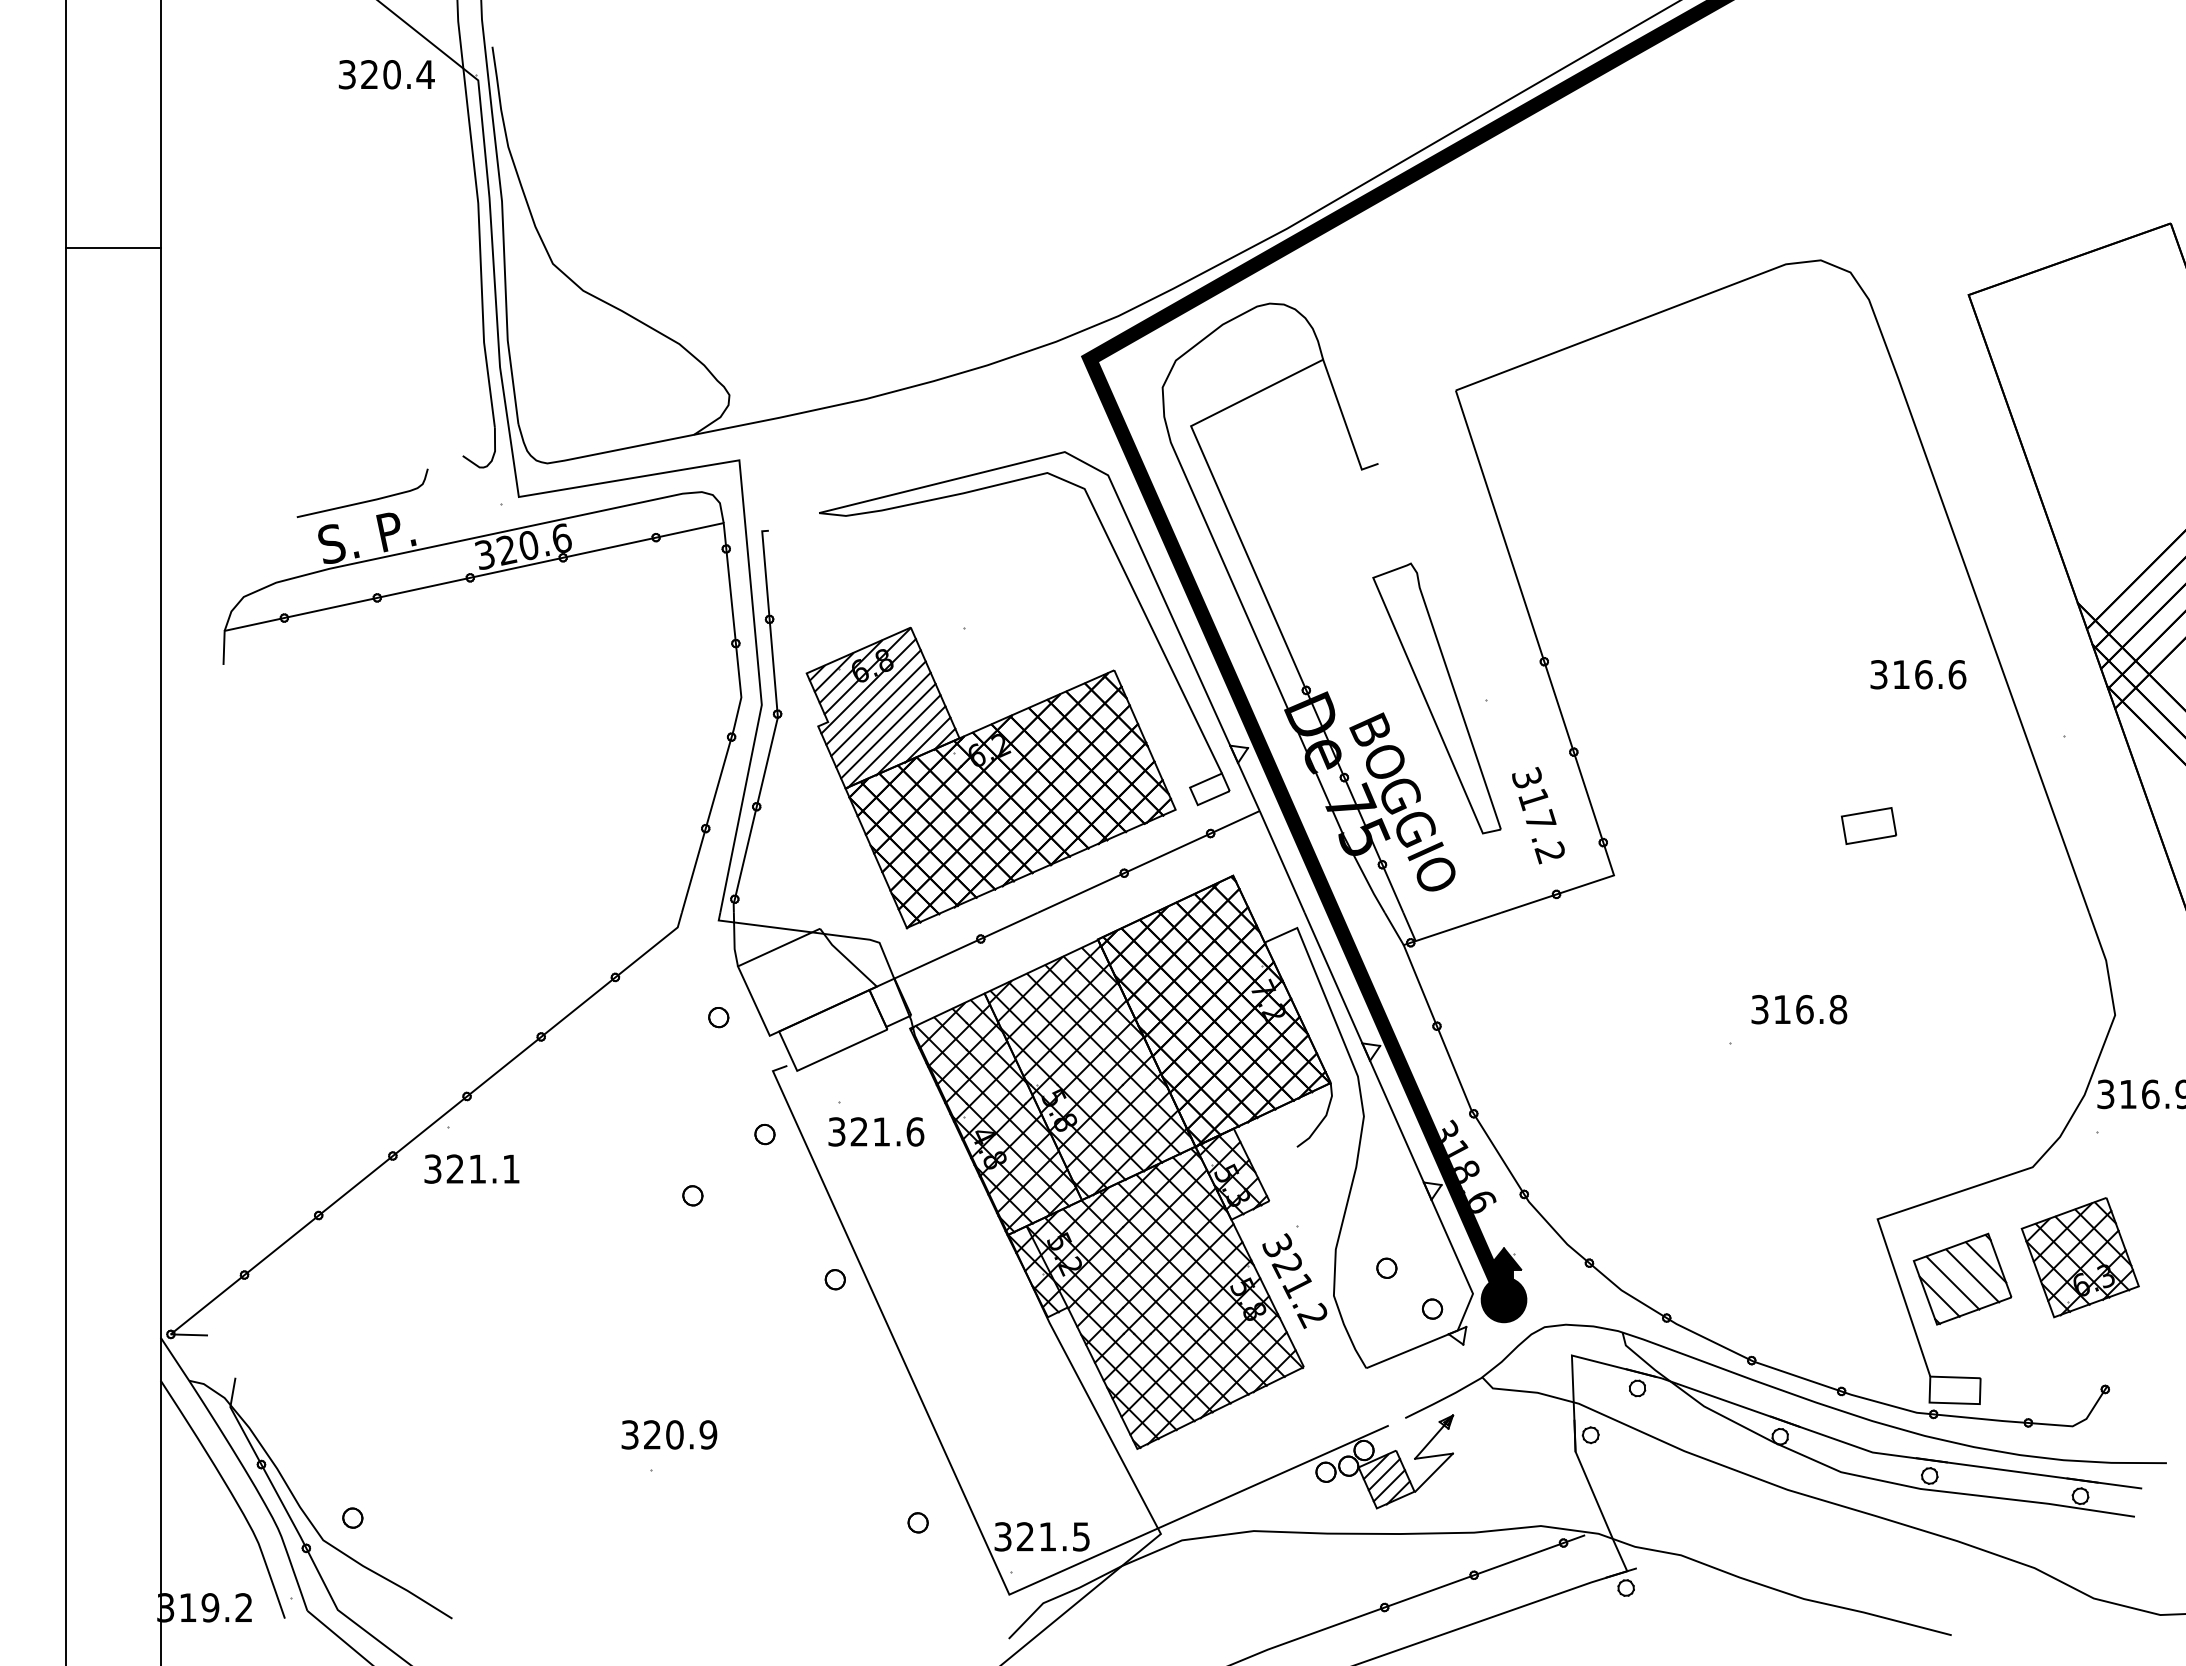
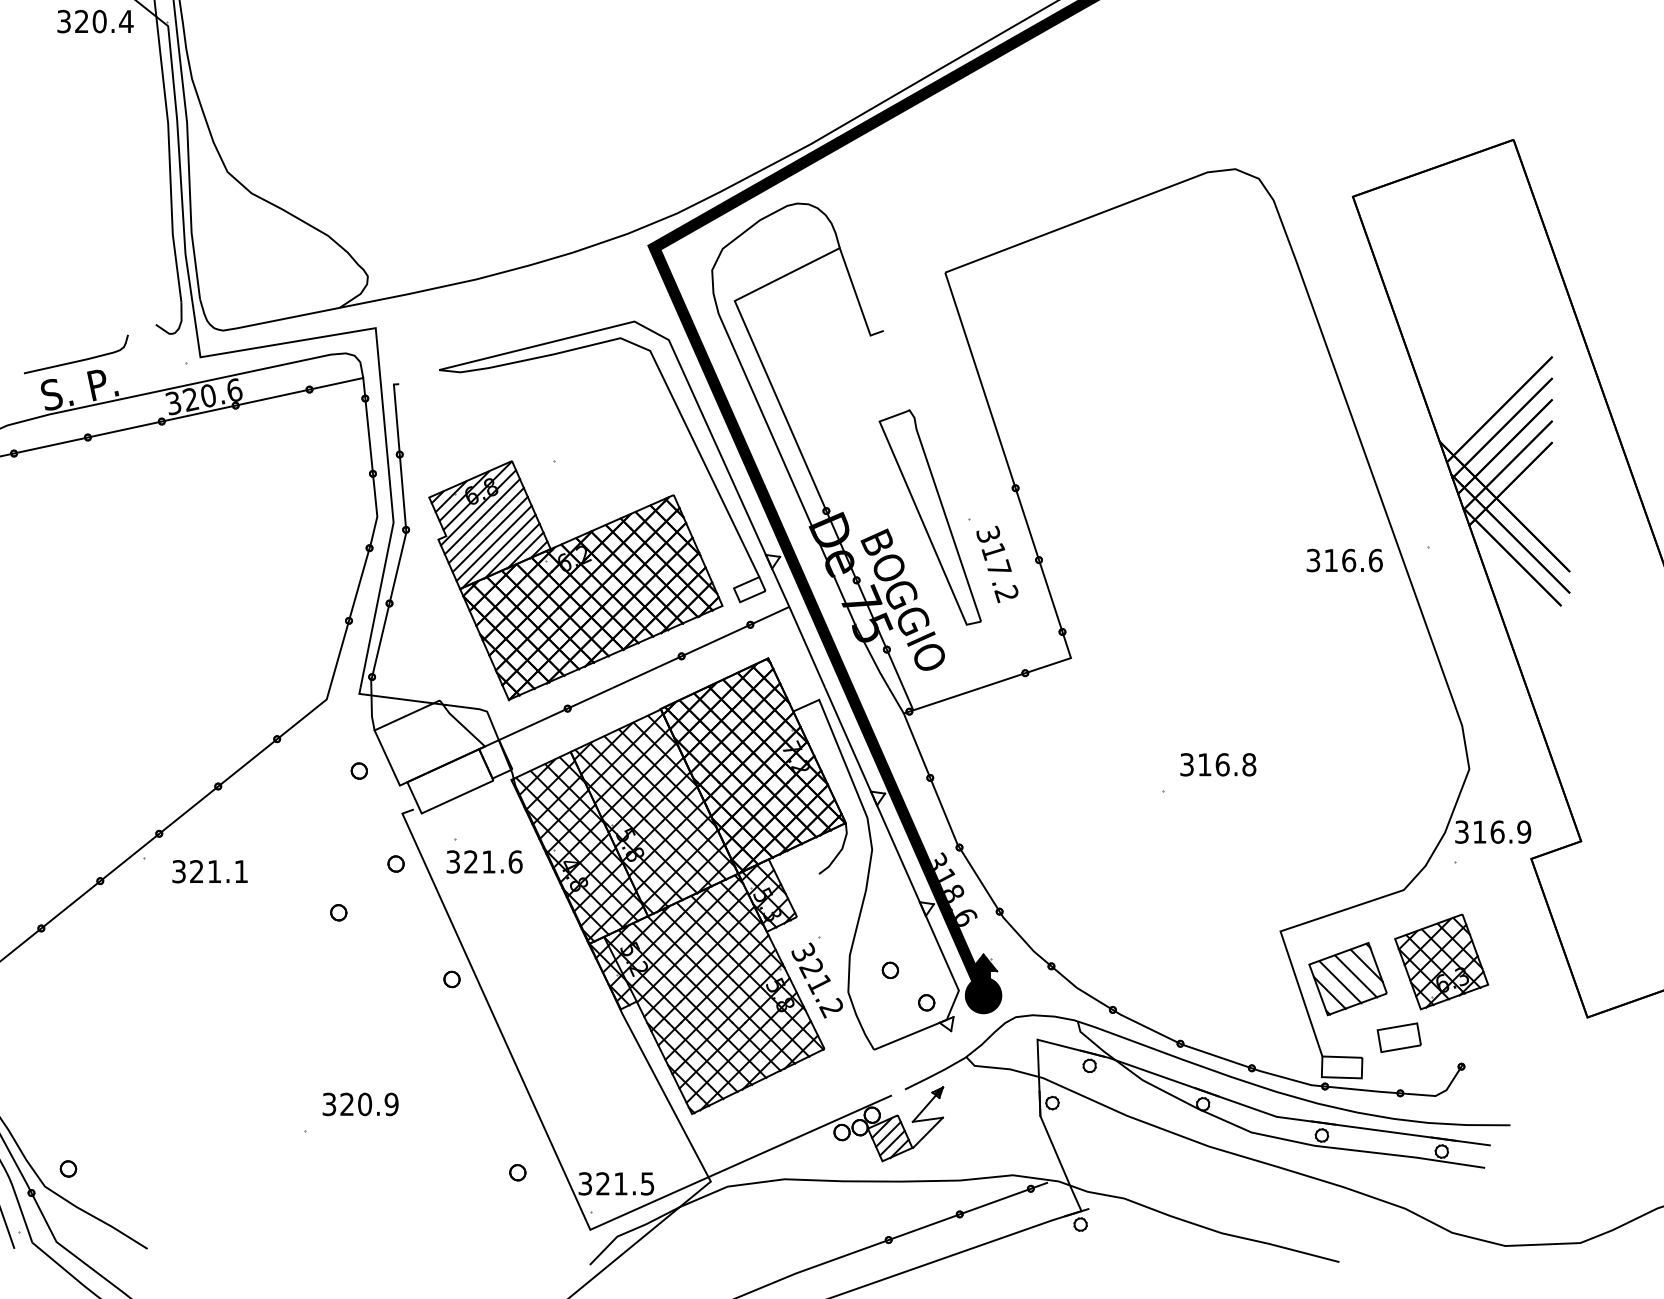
text: (1918, 674) -> (1344, 560), moved
text: (1538, 815) -> (997, 564), moved
part: (1868, 825) -> (1398, 1037), moved
text: (471, 1168) -> (209, 871), moved
text: (669, 1434) -> (360, 1104), moved

